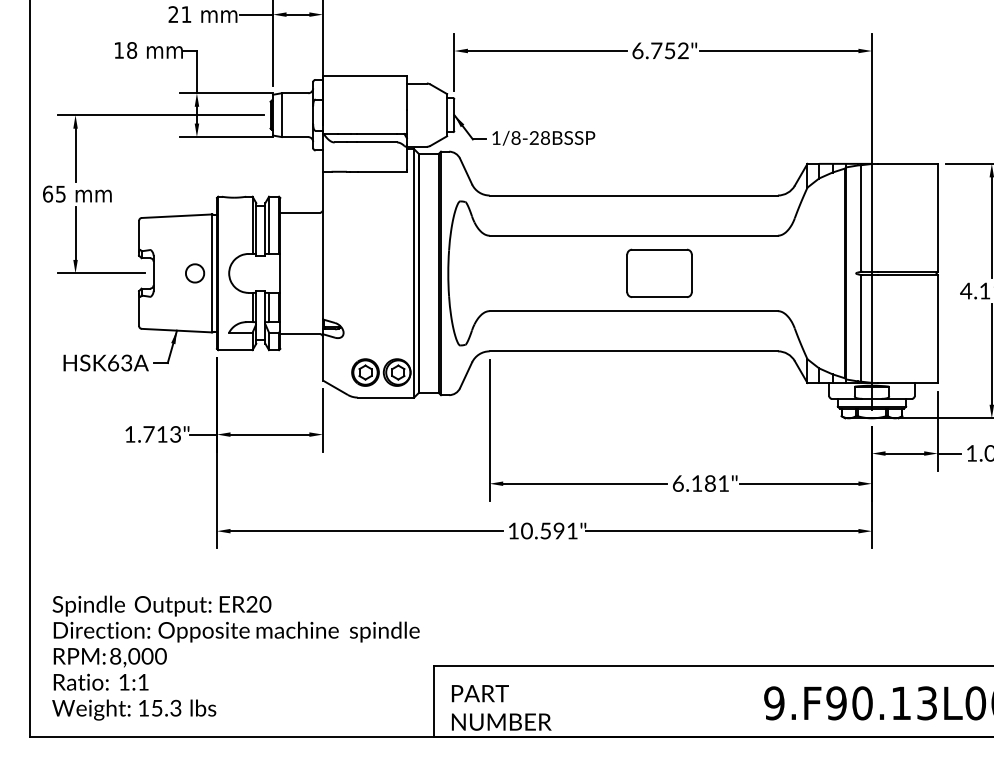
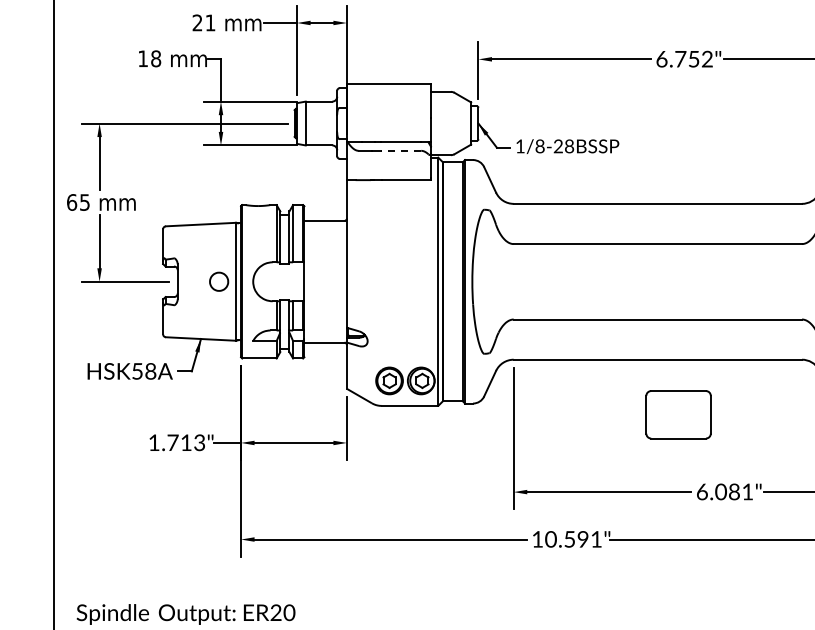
line: (376, 142) -> (400, 150), solid -> dashed
part: (659, 272) -> (678, 413), moved
text: (120, 362) -> (144, 370), HSK63A -> HSK58A
text: (696, 483) -> (720, 491), 6.181" -> 6.081"

